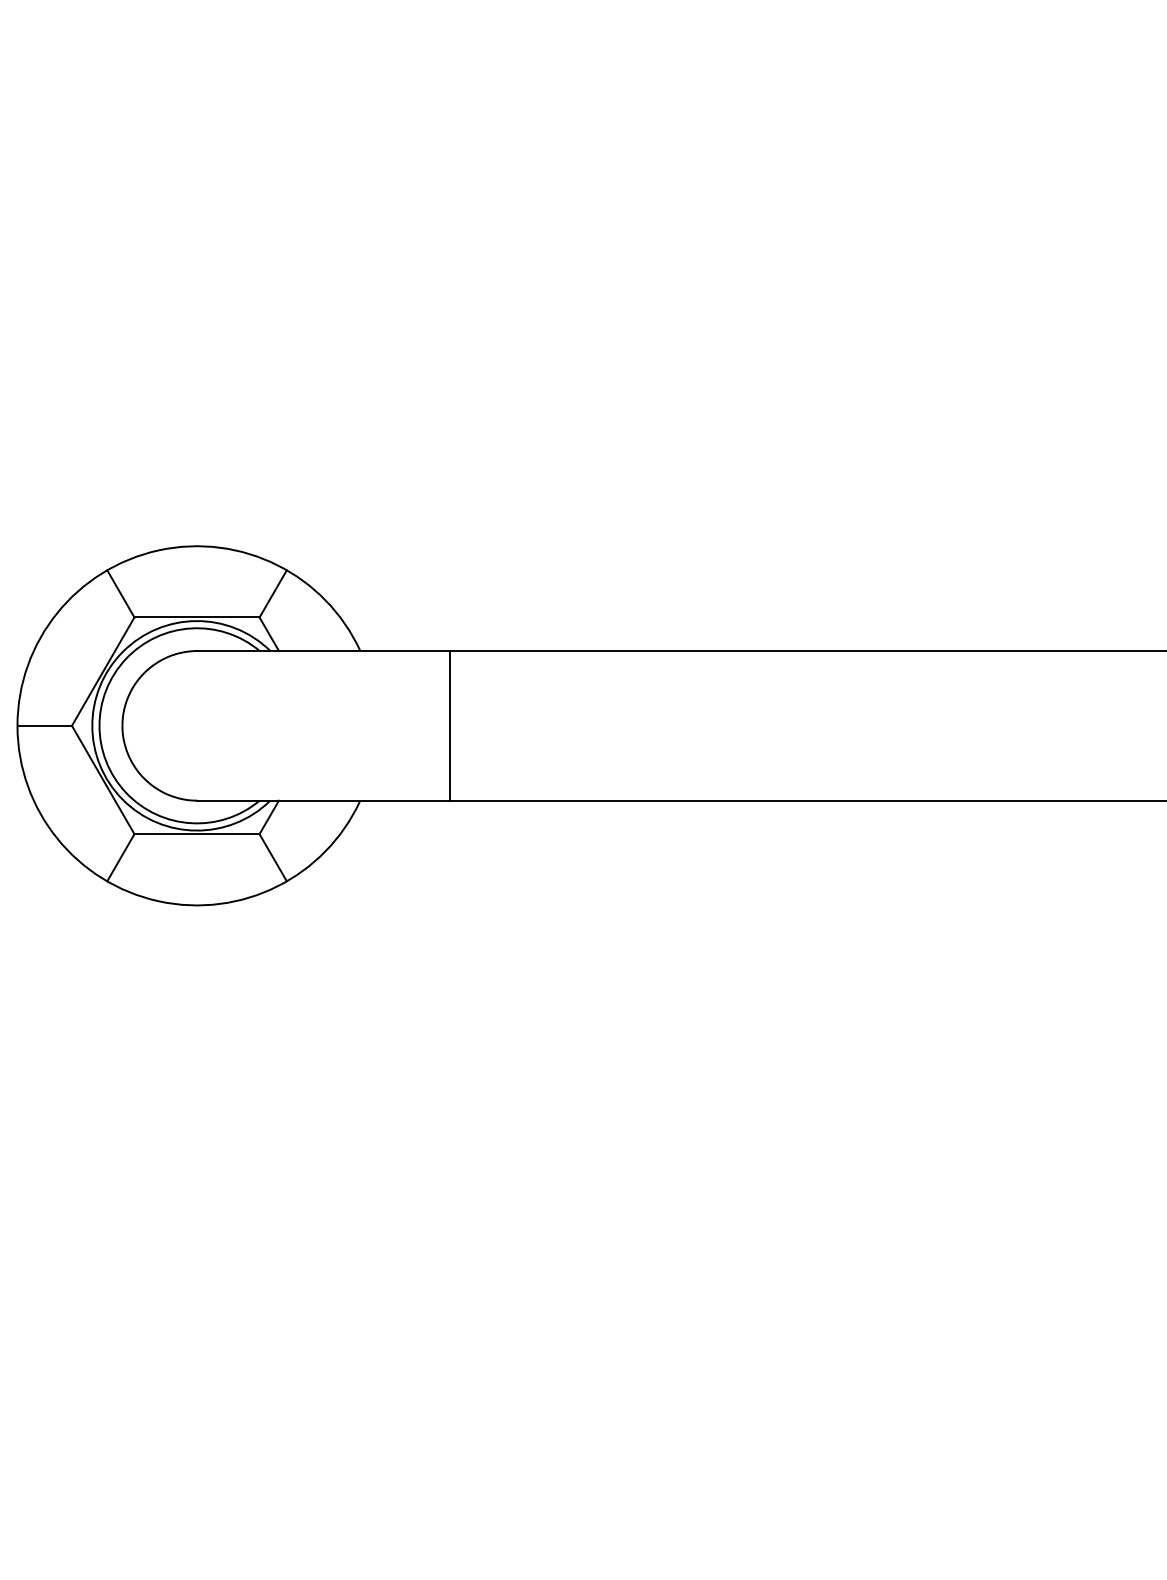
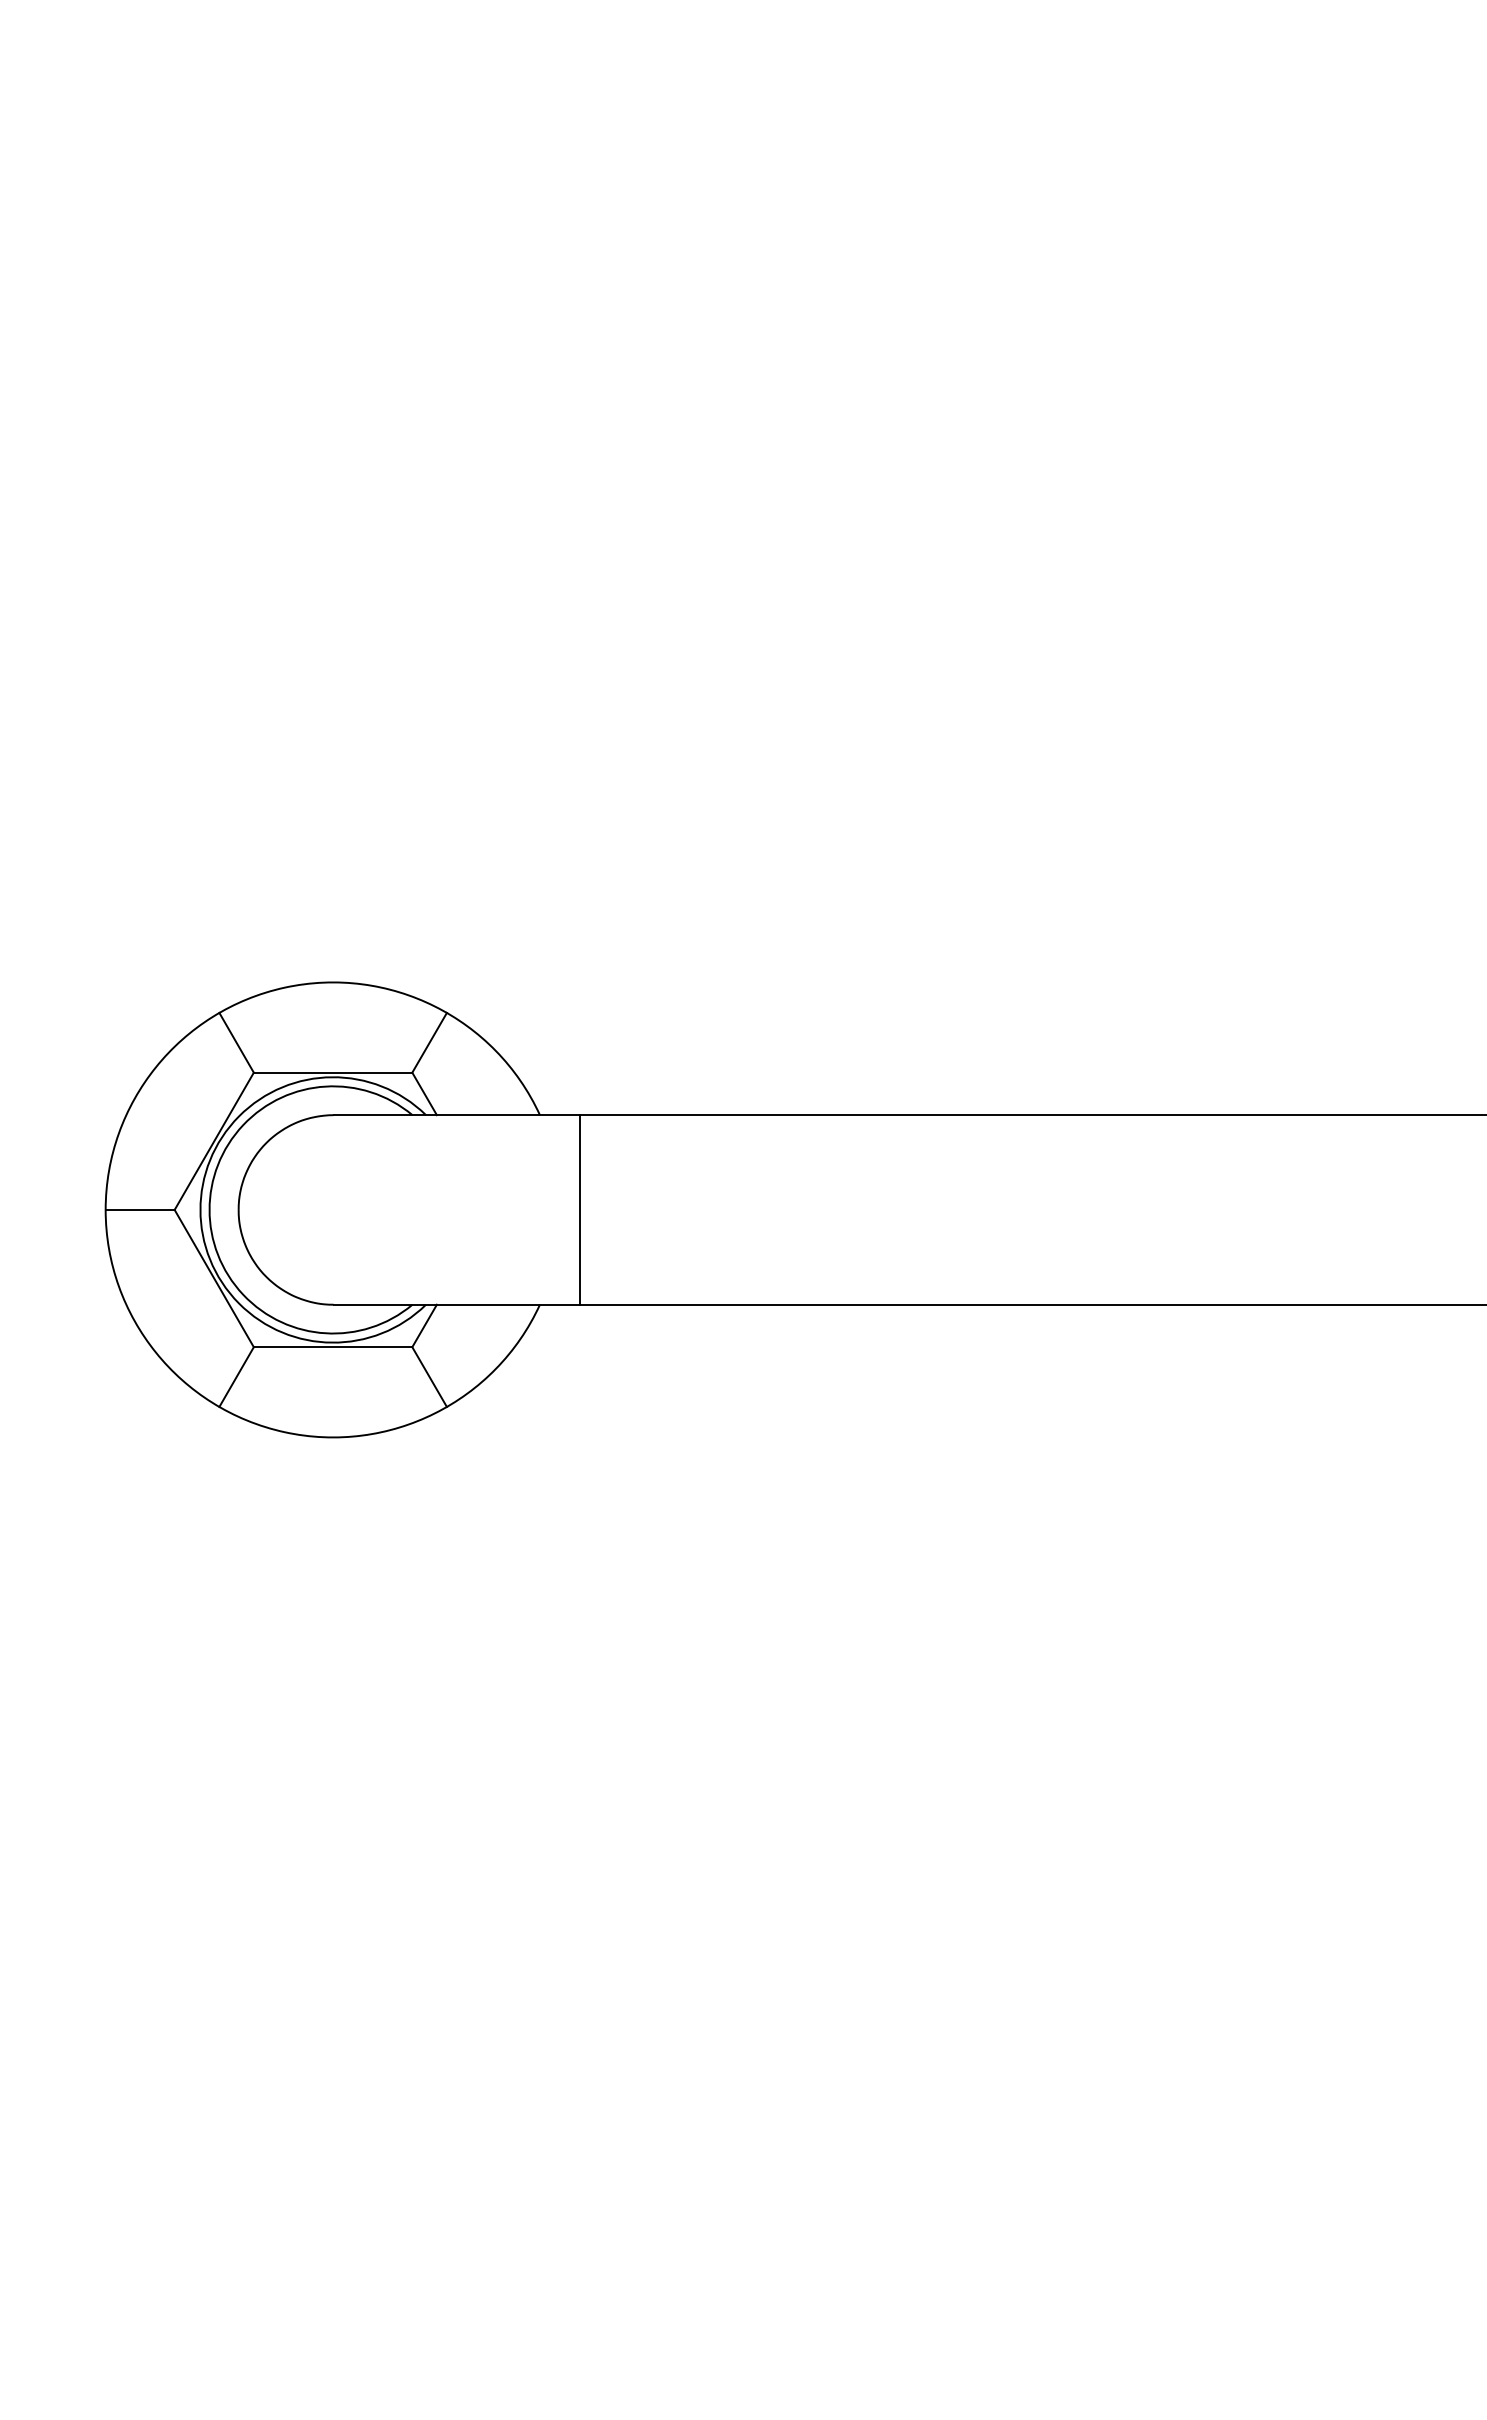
line: (449, 725) -> (579, 1209), moved

